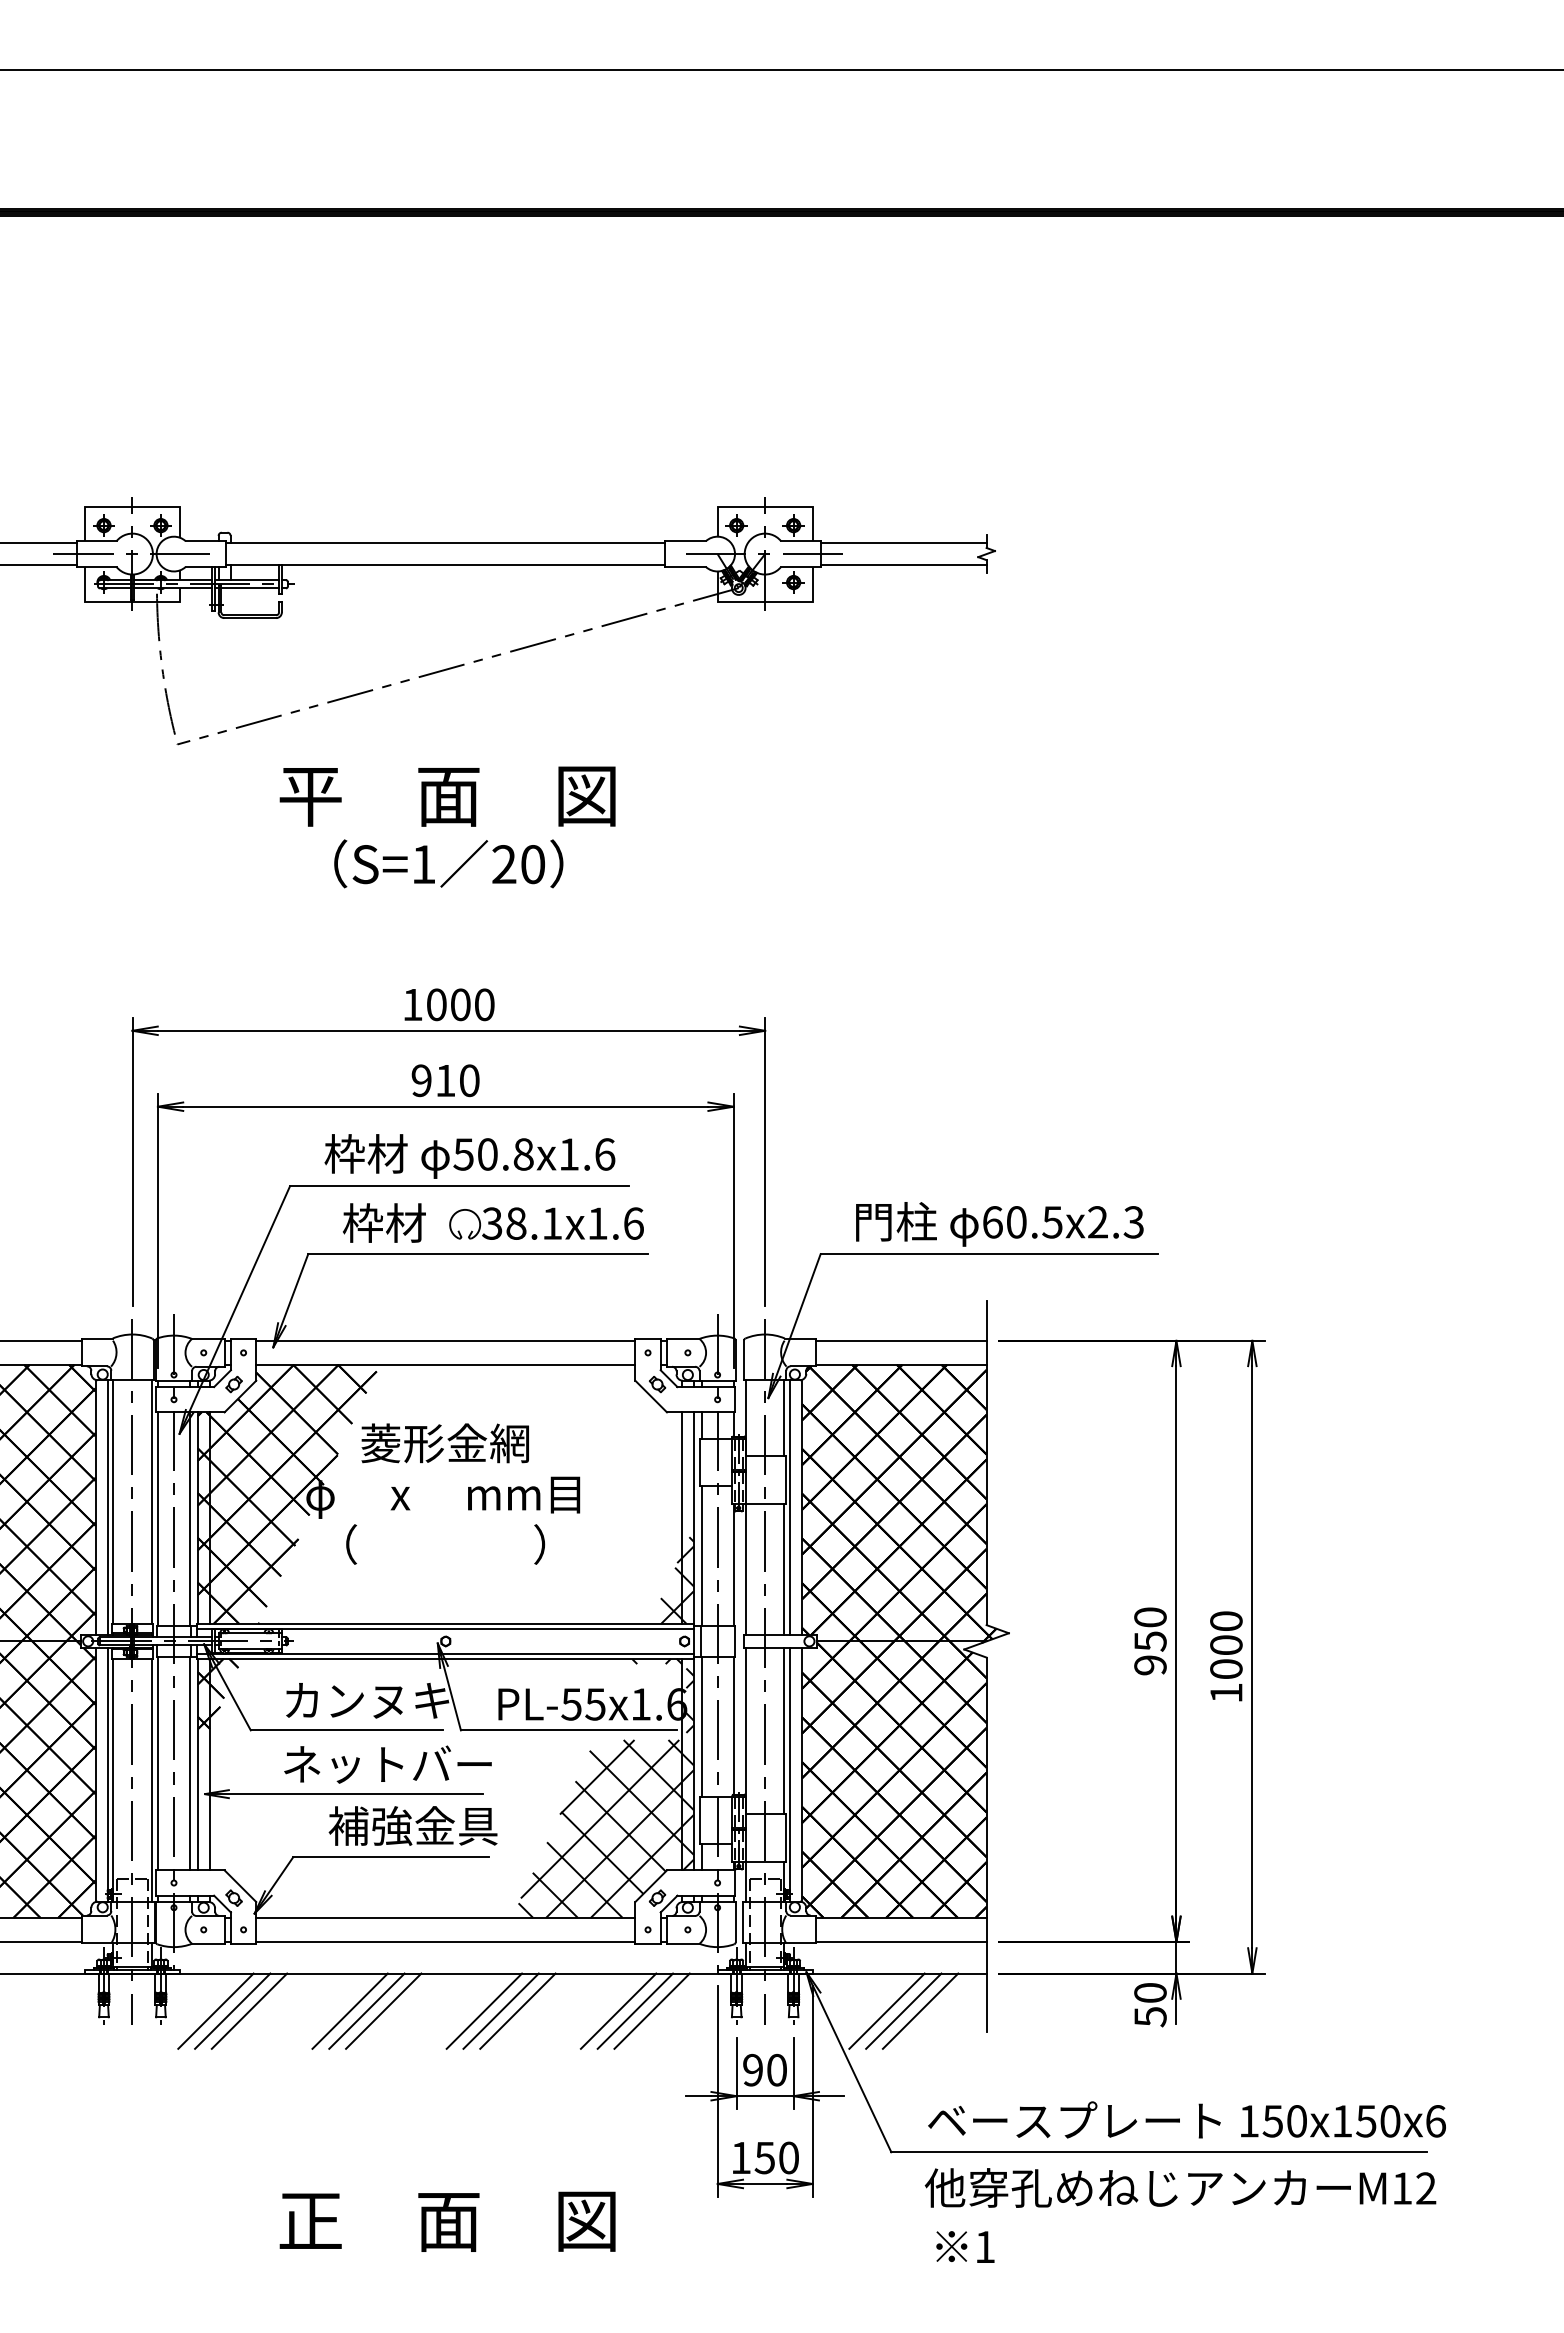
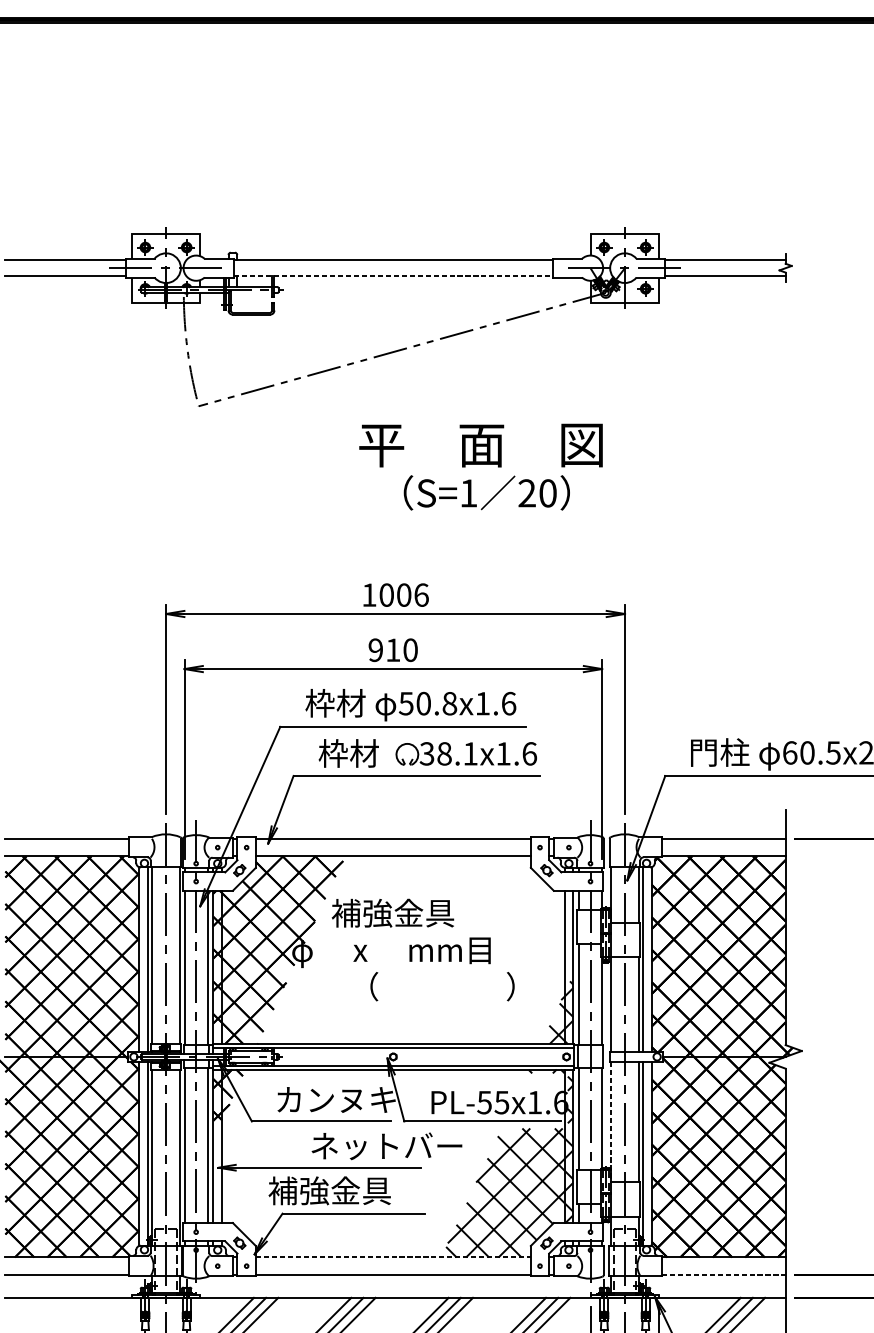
line: (445, 565) -> (393, 276), solid -> dashed
line: (249, 588) -> (250, 293), removed
text: (447, 796) -> (480, 445), moved
text: (448, 863) -> (486, 492), moved
text: (484, 1004) -> (421, 594), 1000 -> 1006
text: (444, 1443) -> (392, 913), 菱形金網 -> 補強金具
text: (445, 1544) -> (442, 986), moved
line: (746, 1731) -> (611, 1122), solid -> dashed
text: (387, 1764) -> (386, 1146), moved
text: (412, 1825) -> (329, 1190), moved
line: (445, 1917) -> (393, 1257), solid -> dashed
line: (901, 1941) -> (723, 1274), solid -> dashed

